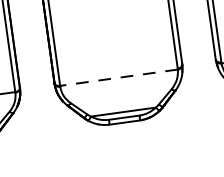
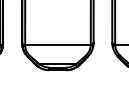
line: (118, 78) -> (57, 45), dashed -> solid

